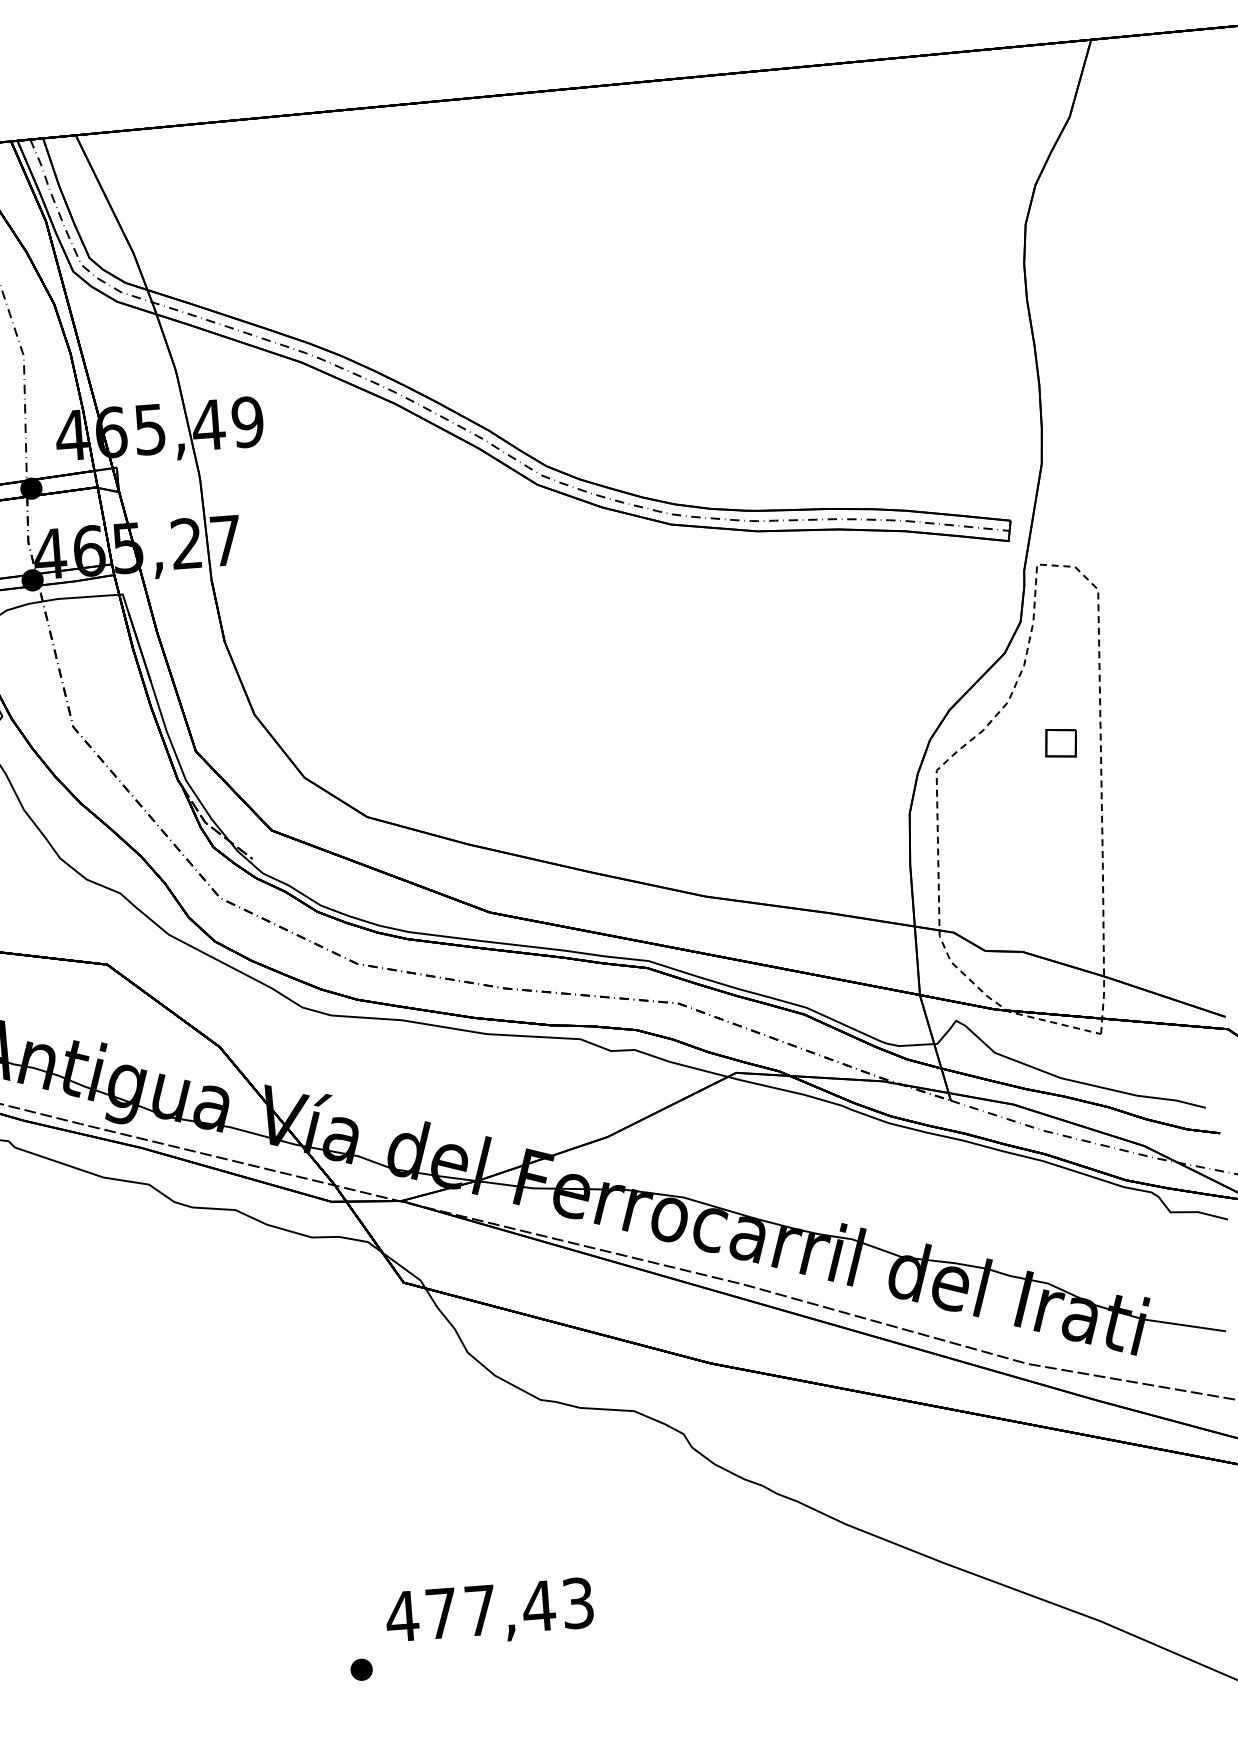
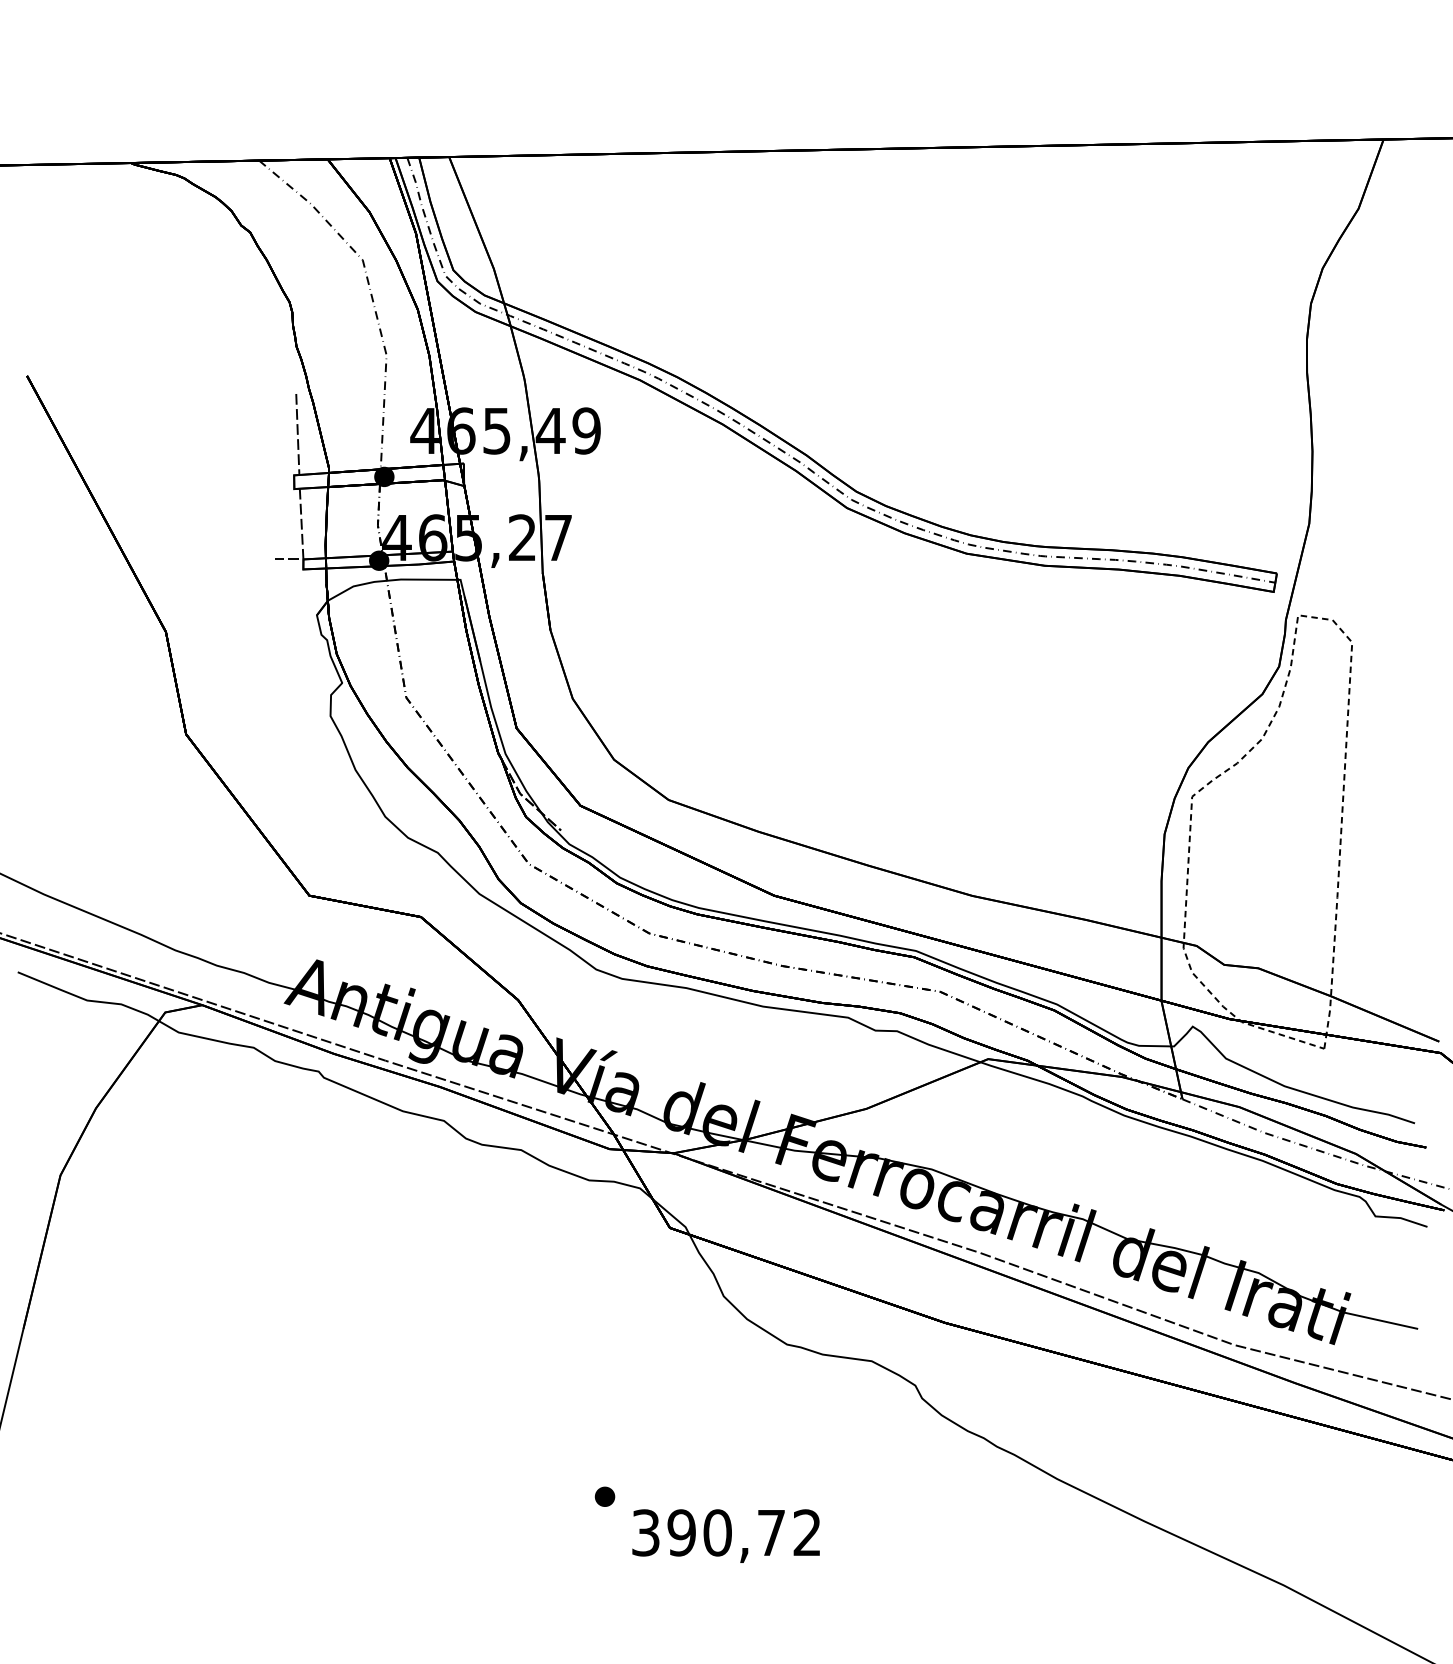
part: (1060, 743) -> (1307, 780), removed
text: (489, 1609) -> (725, 1532), 477,43 -> 390,72
part: (361, 1669) -> (604, 1496), moved

